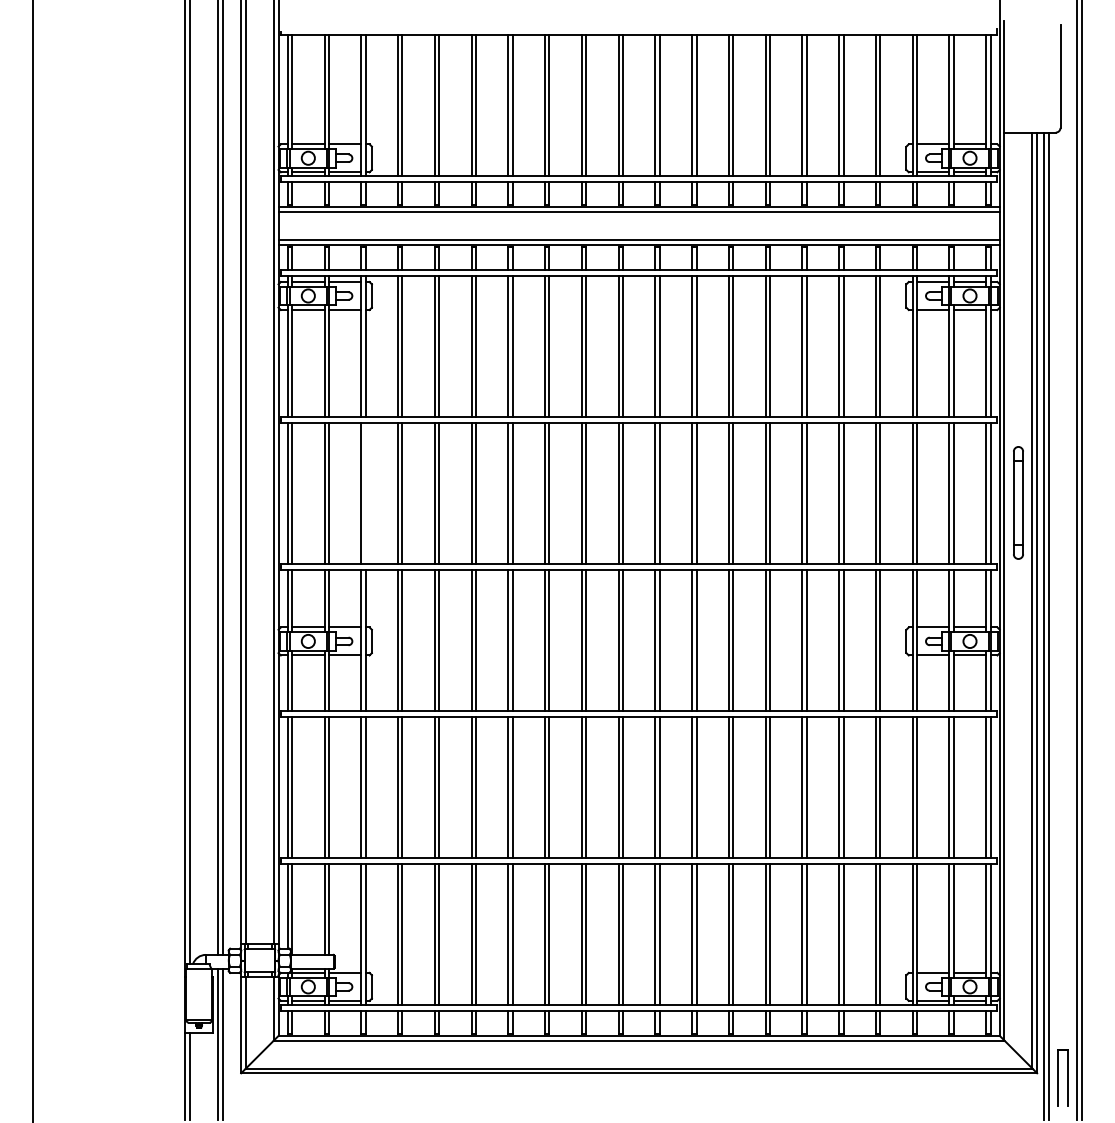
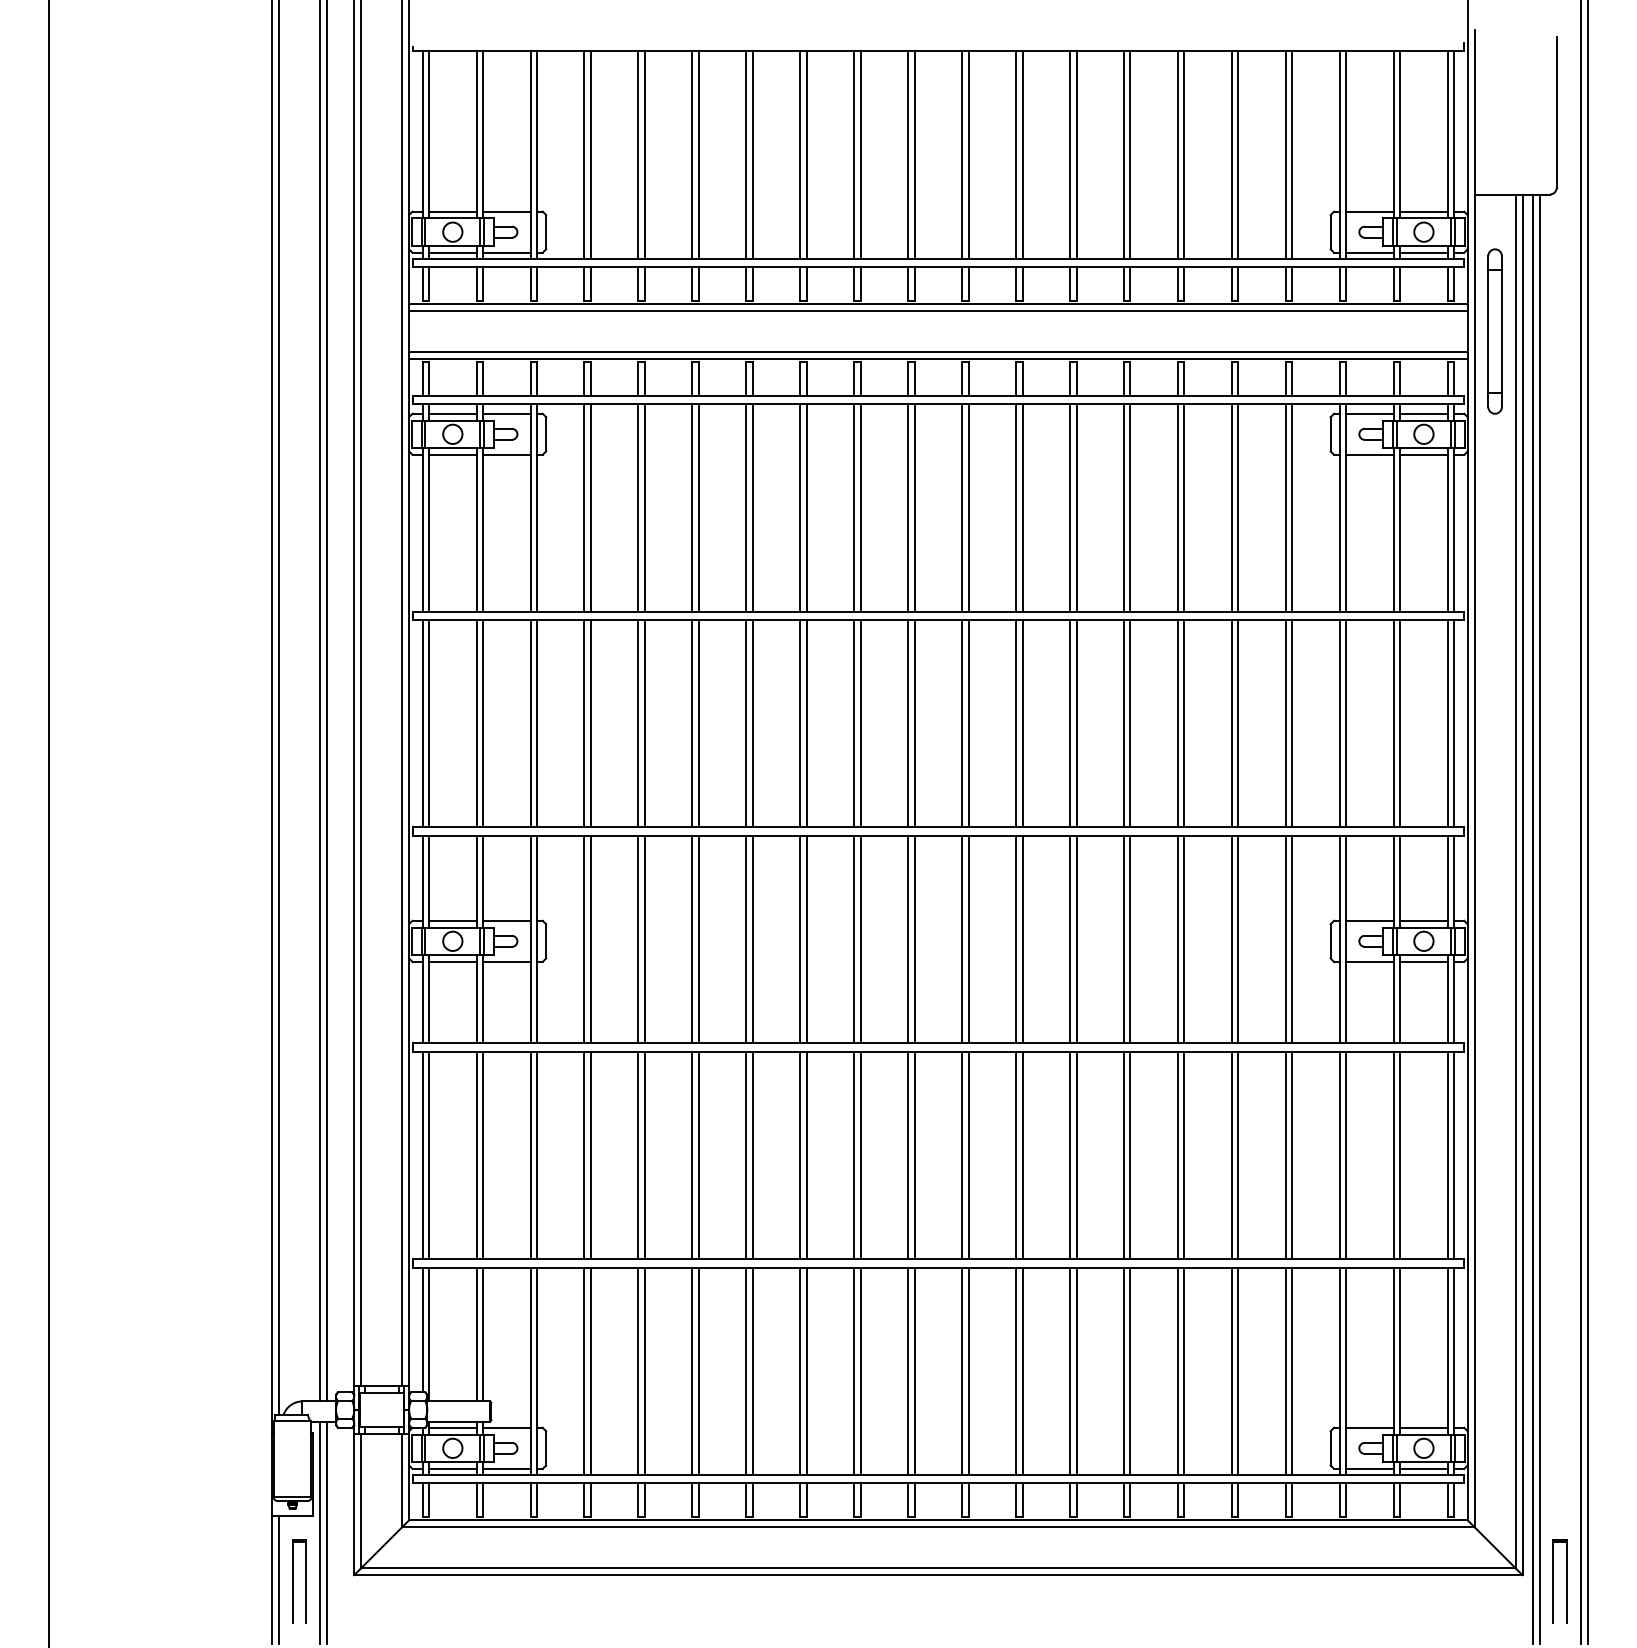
line: (365, 492) -> (536, 722), added
part: (1018, 502) -> (1495, 330), moved
part: (203, 1077) -> (298, 1581), added

